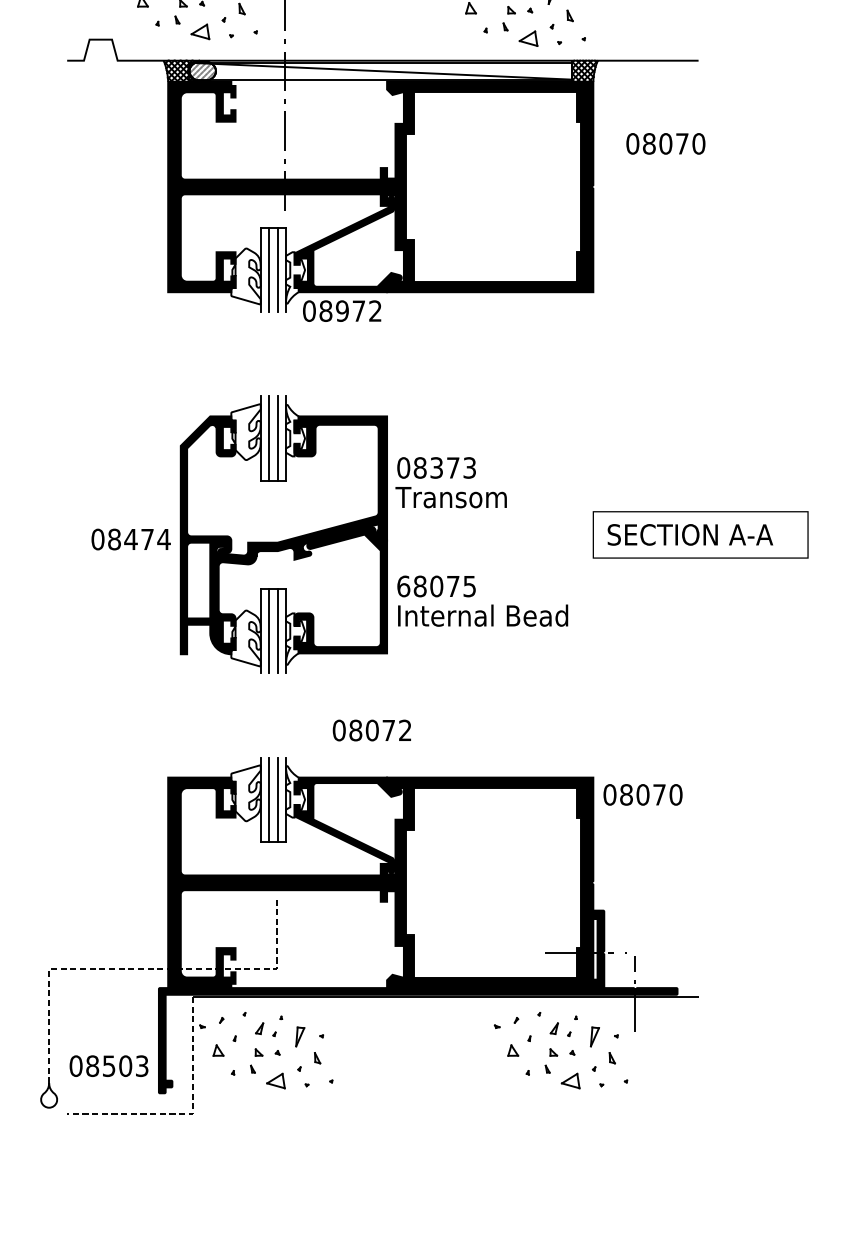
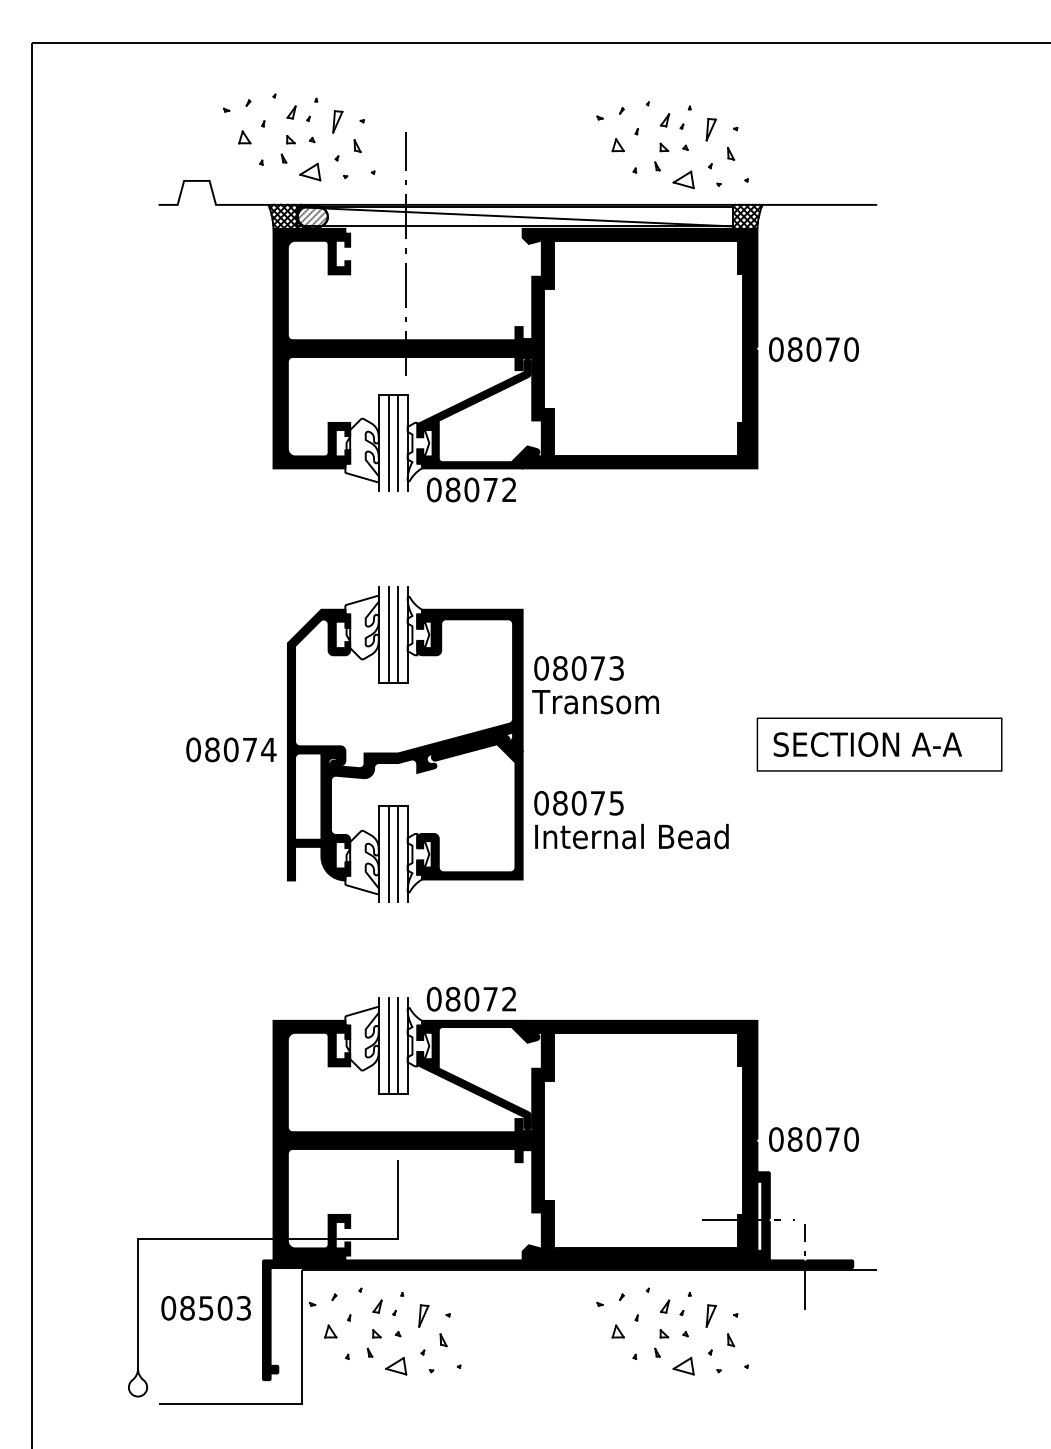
text: (665, 143) -> (813, 349), moved
text: (342, 311) -> (471, 490), 08972 -> 08072
text: (436, 468) -> (578, 668), 08373 -> 08073
text: (130, 539) -> (230, 749), 08474 -> 08074
text: (403, 586) -> (541, 803), 68075 -> 08075
text: (372, 730) -> (471, 999), moved
text: (642, 794) -> (813, 1139), moved
line: (140, 968) -> (242, 1238), dashed -> solid
part: (556, 1054) -> (667, 1335), moved
text: (108, 1066) -> (205, 1308), moved
line: (189, 1114) -> (297, 1404), dashed -> solid

